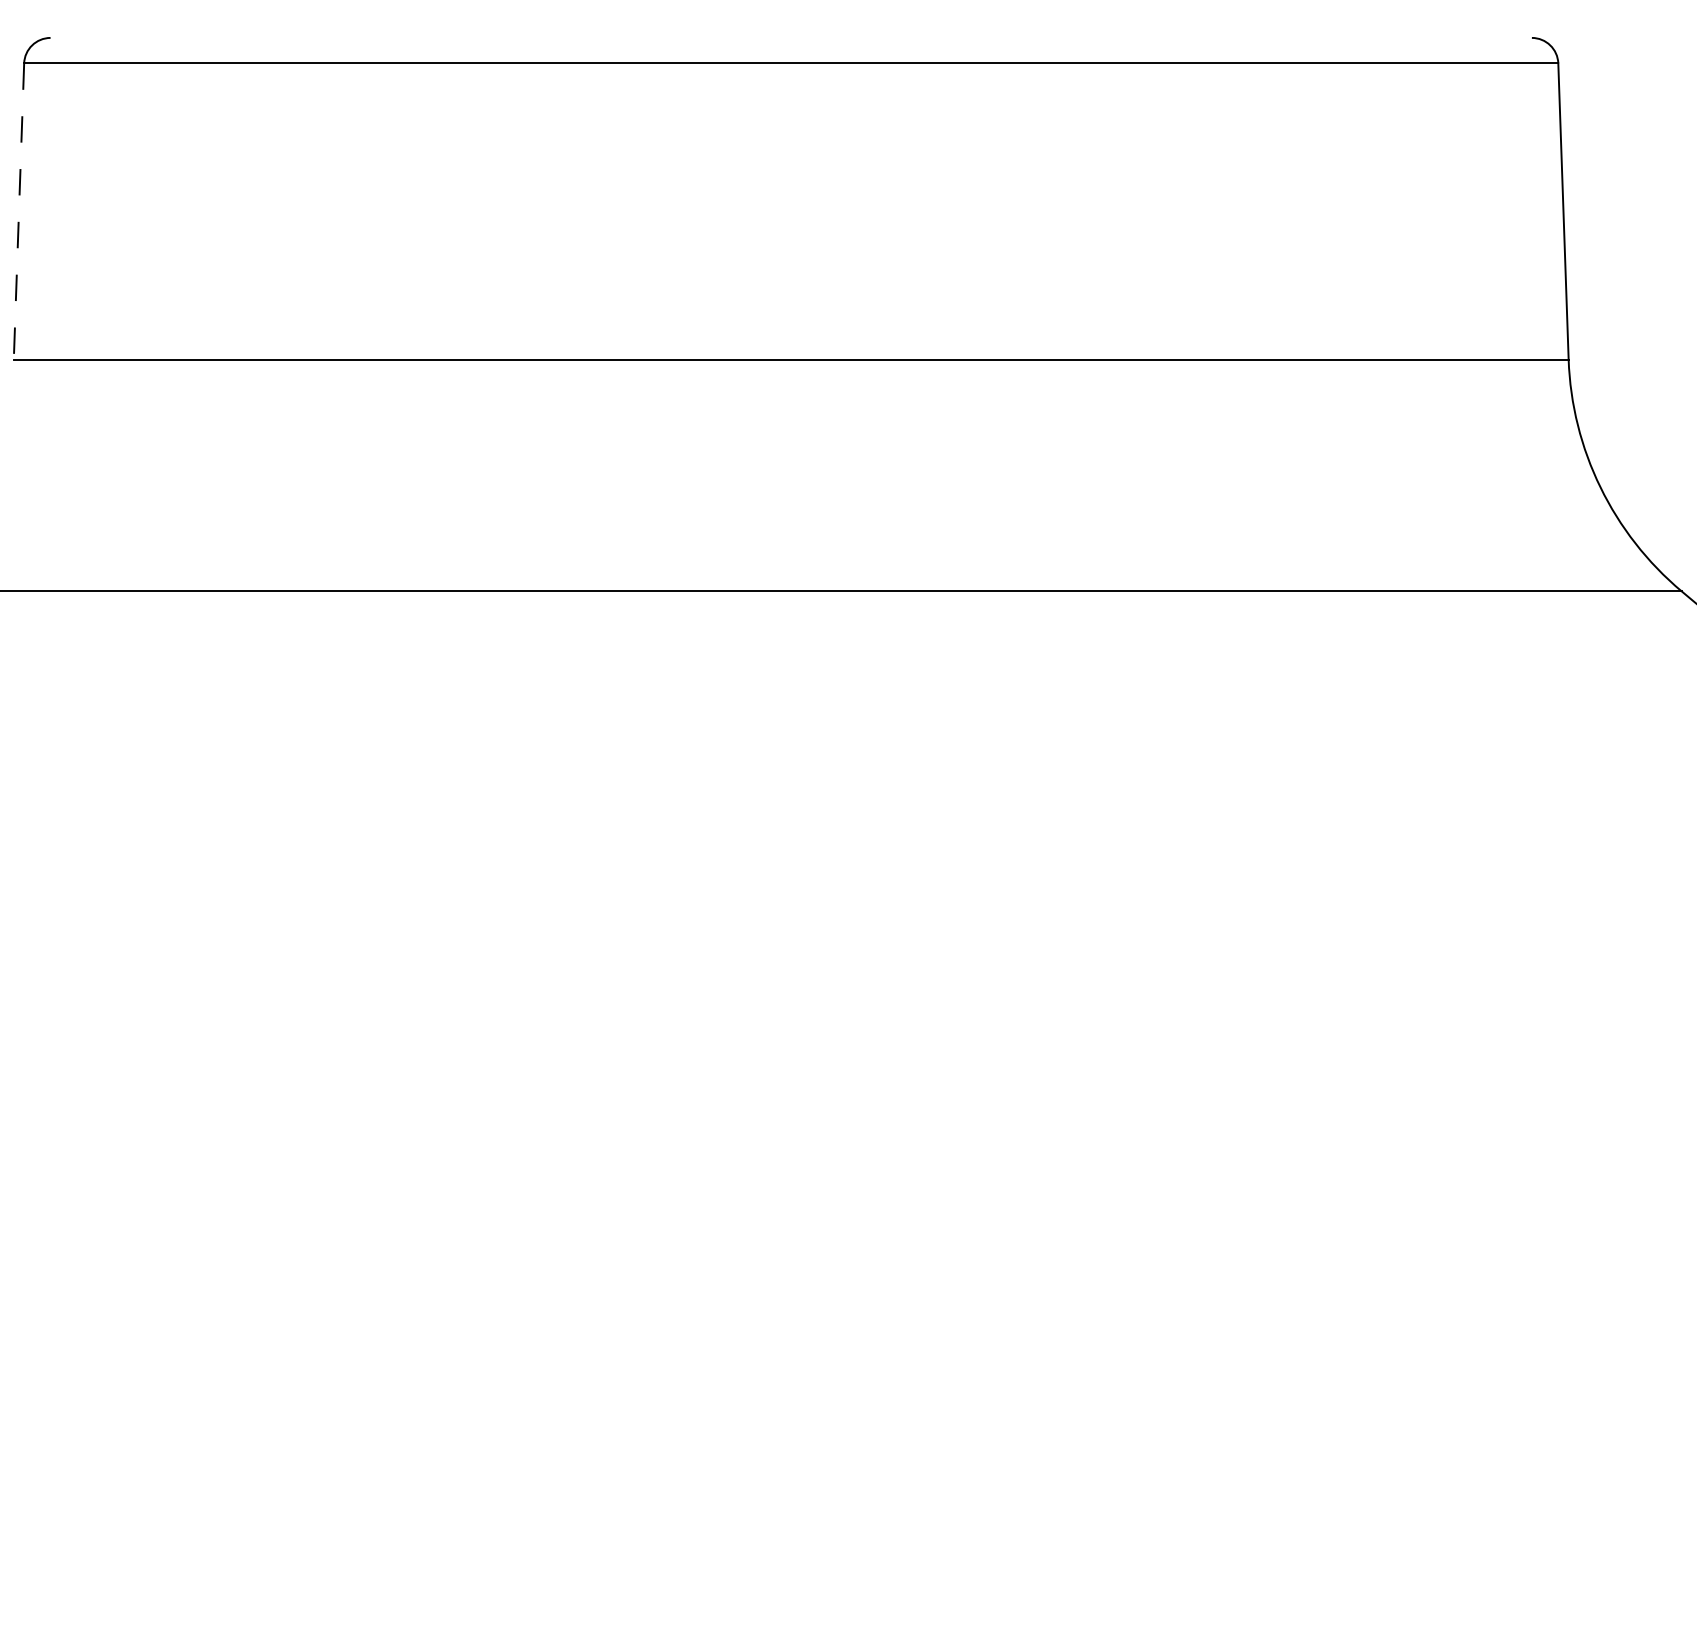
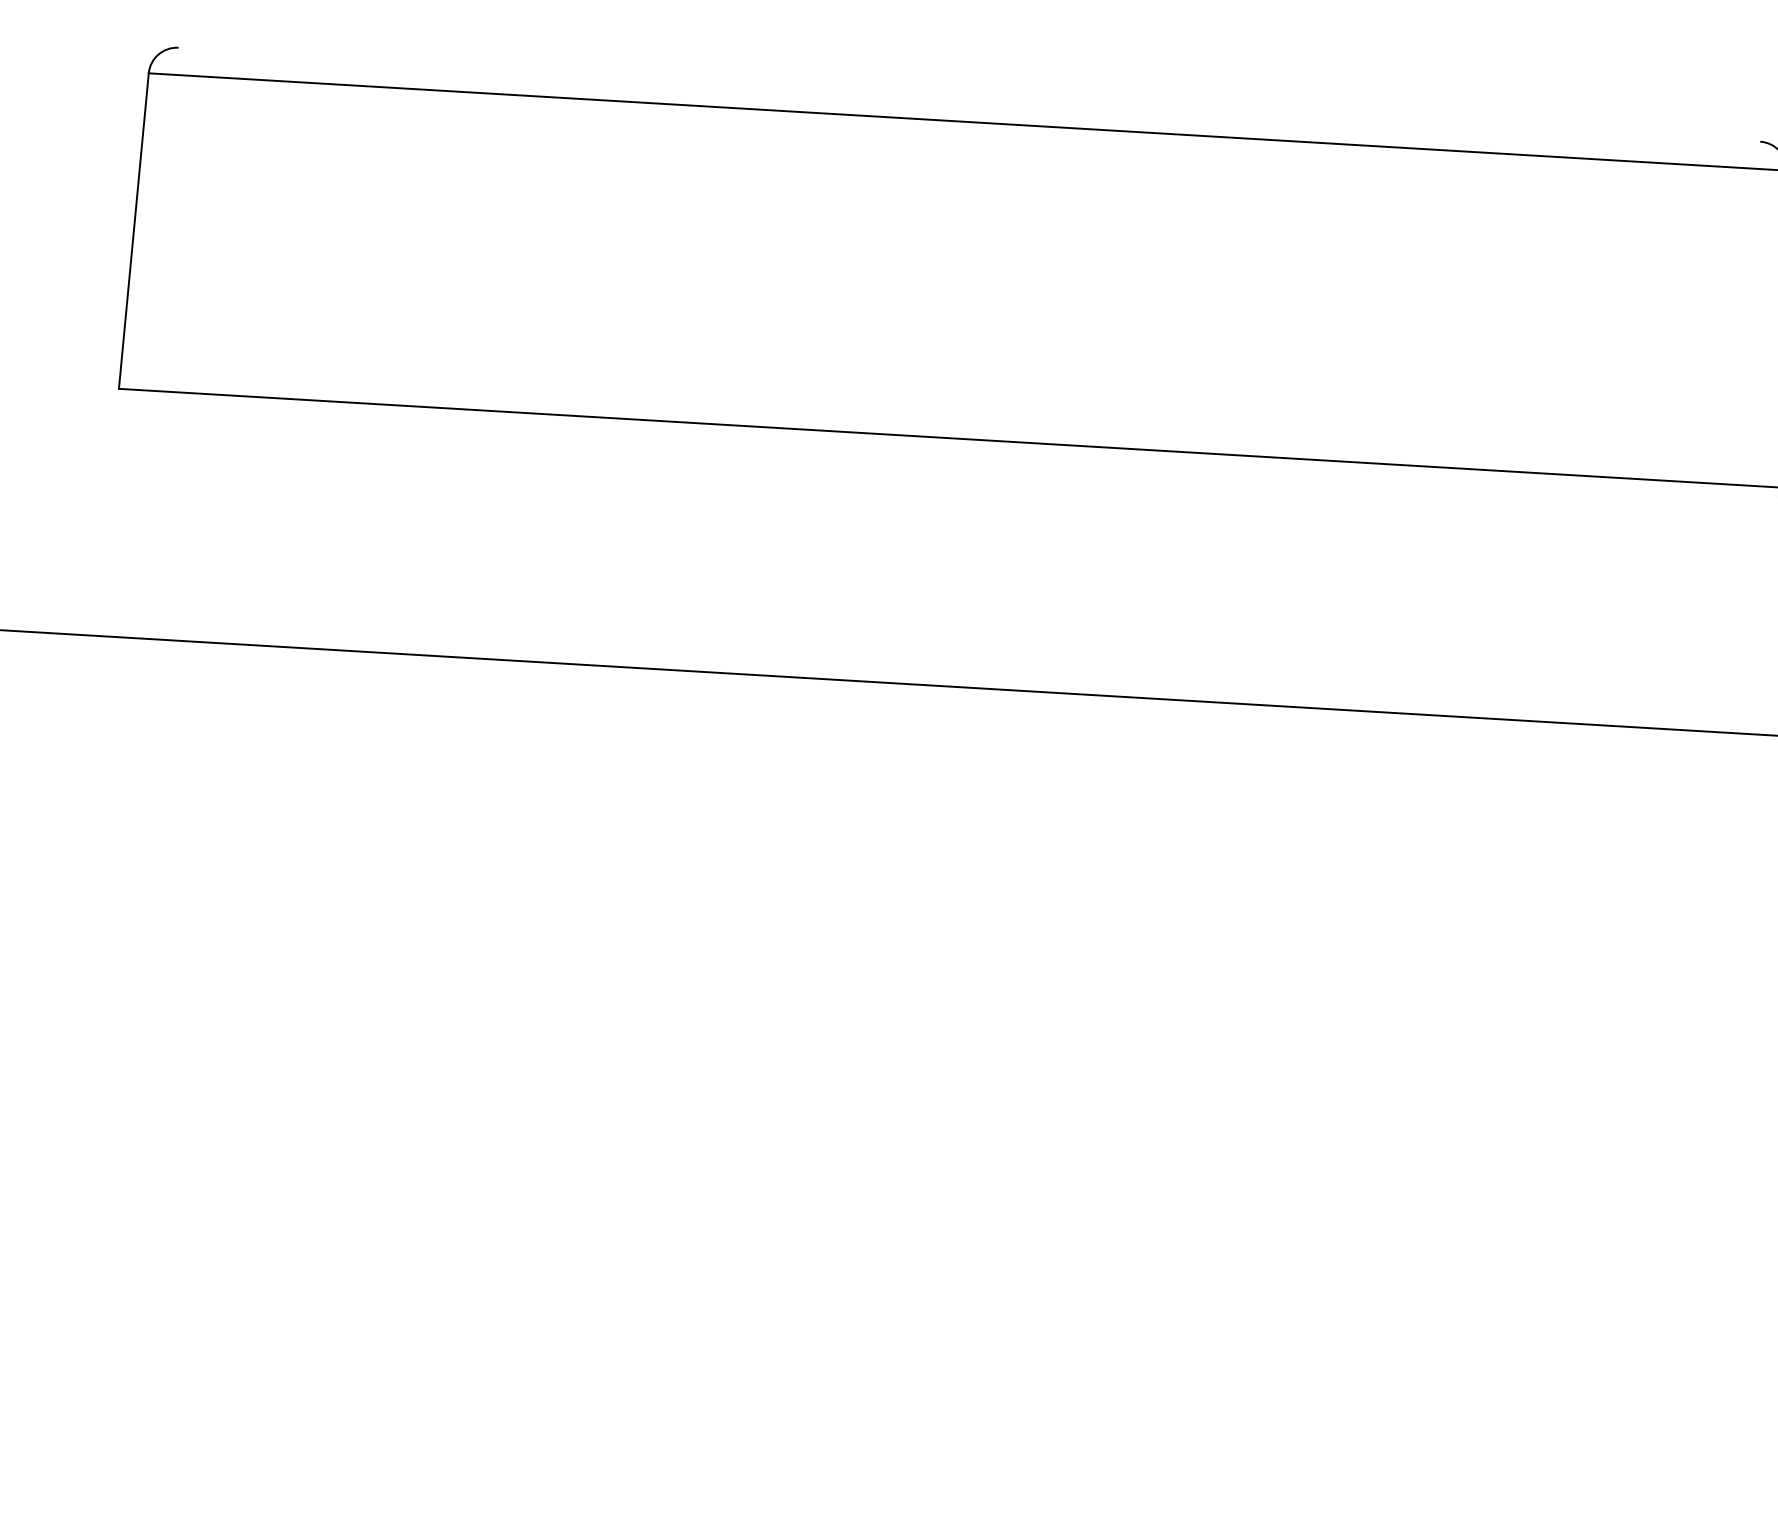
line: (18, 212) -> (133, 232), dashed -> solid

